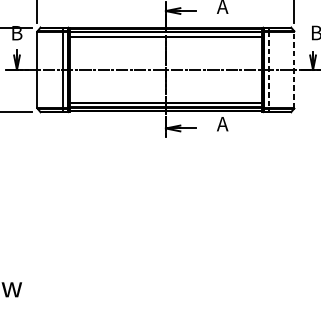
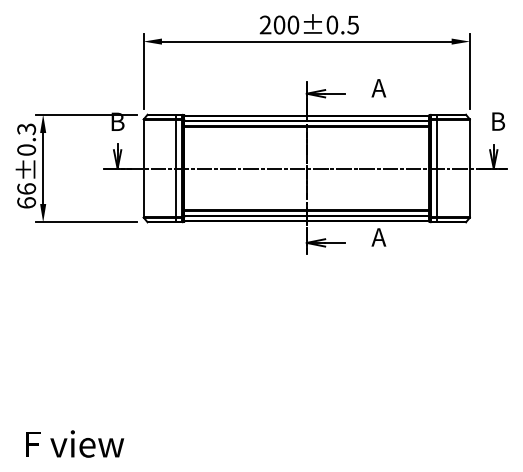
line: (268, 69) -> (437, 168), dashed -> solid
line: (294, 69) -> (470, 168), dashed -> solid

